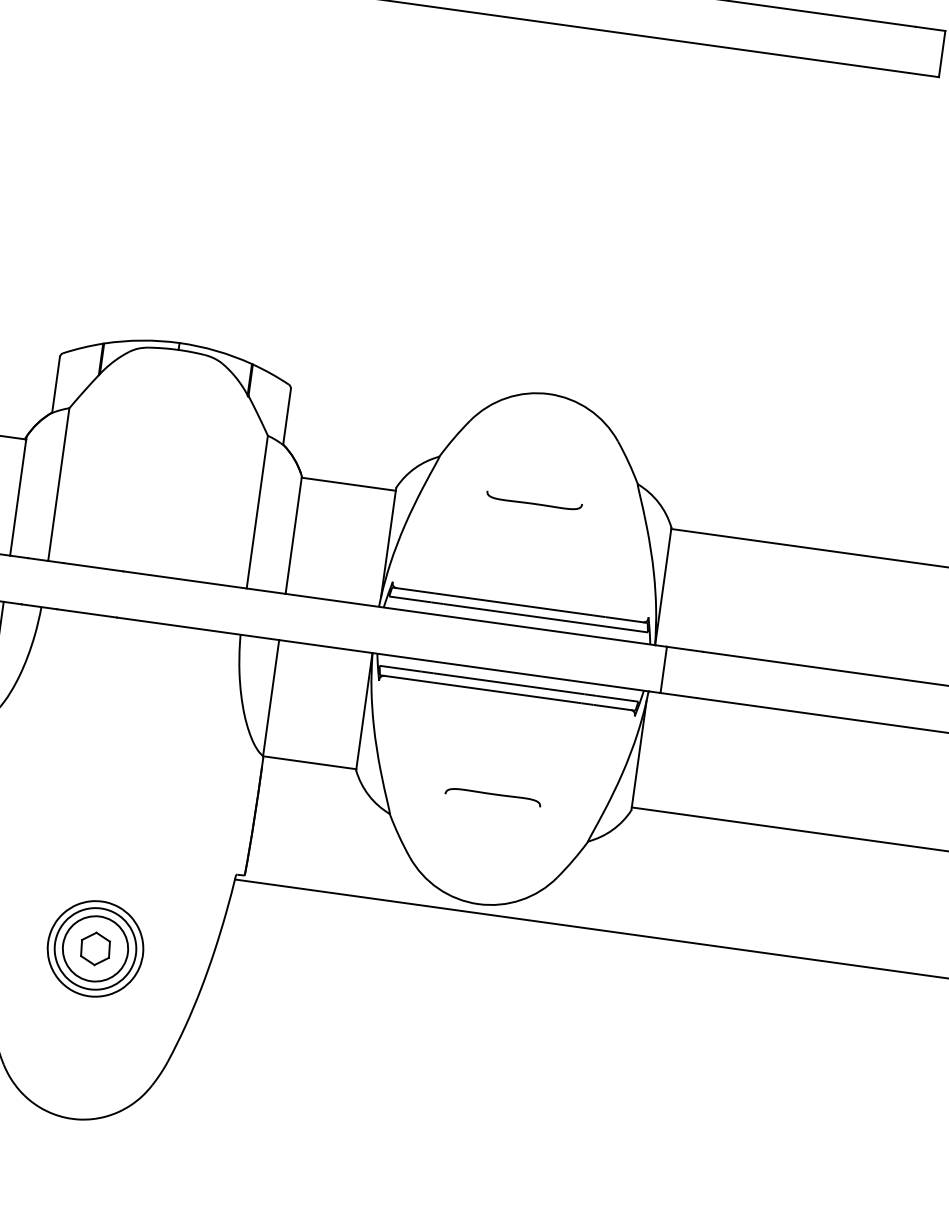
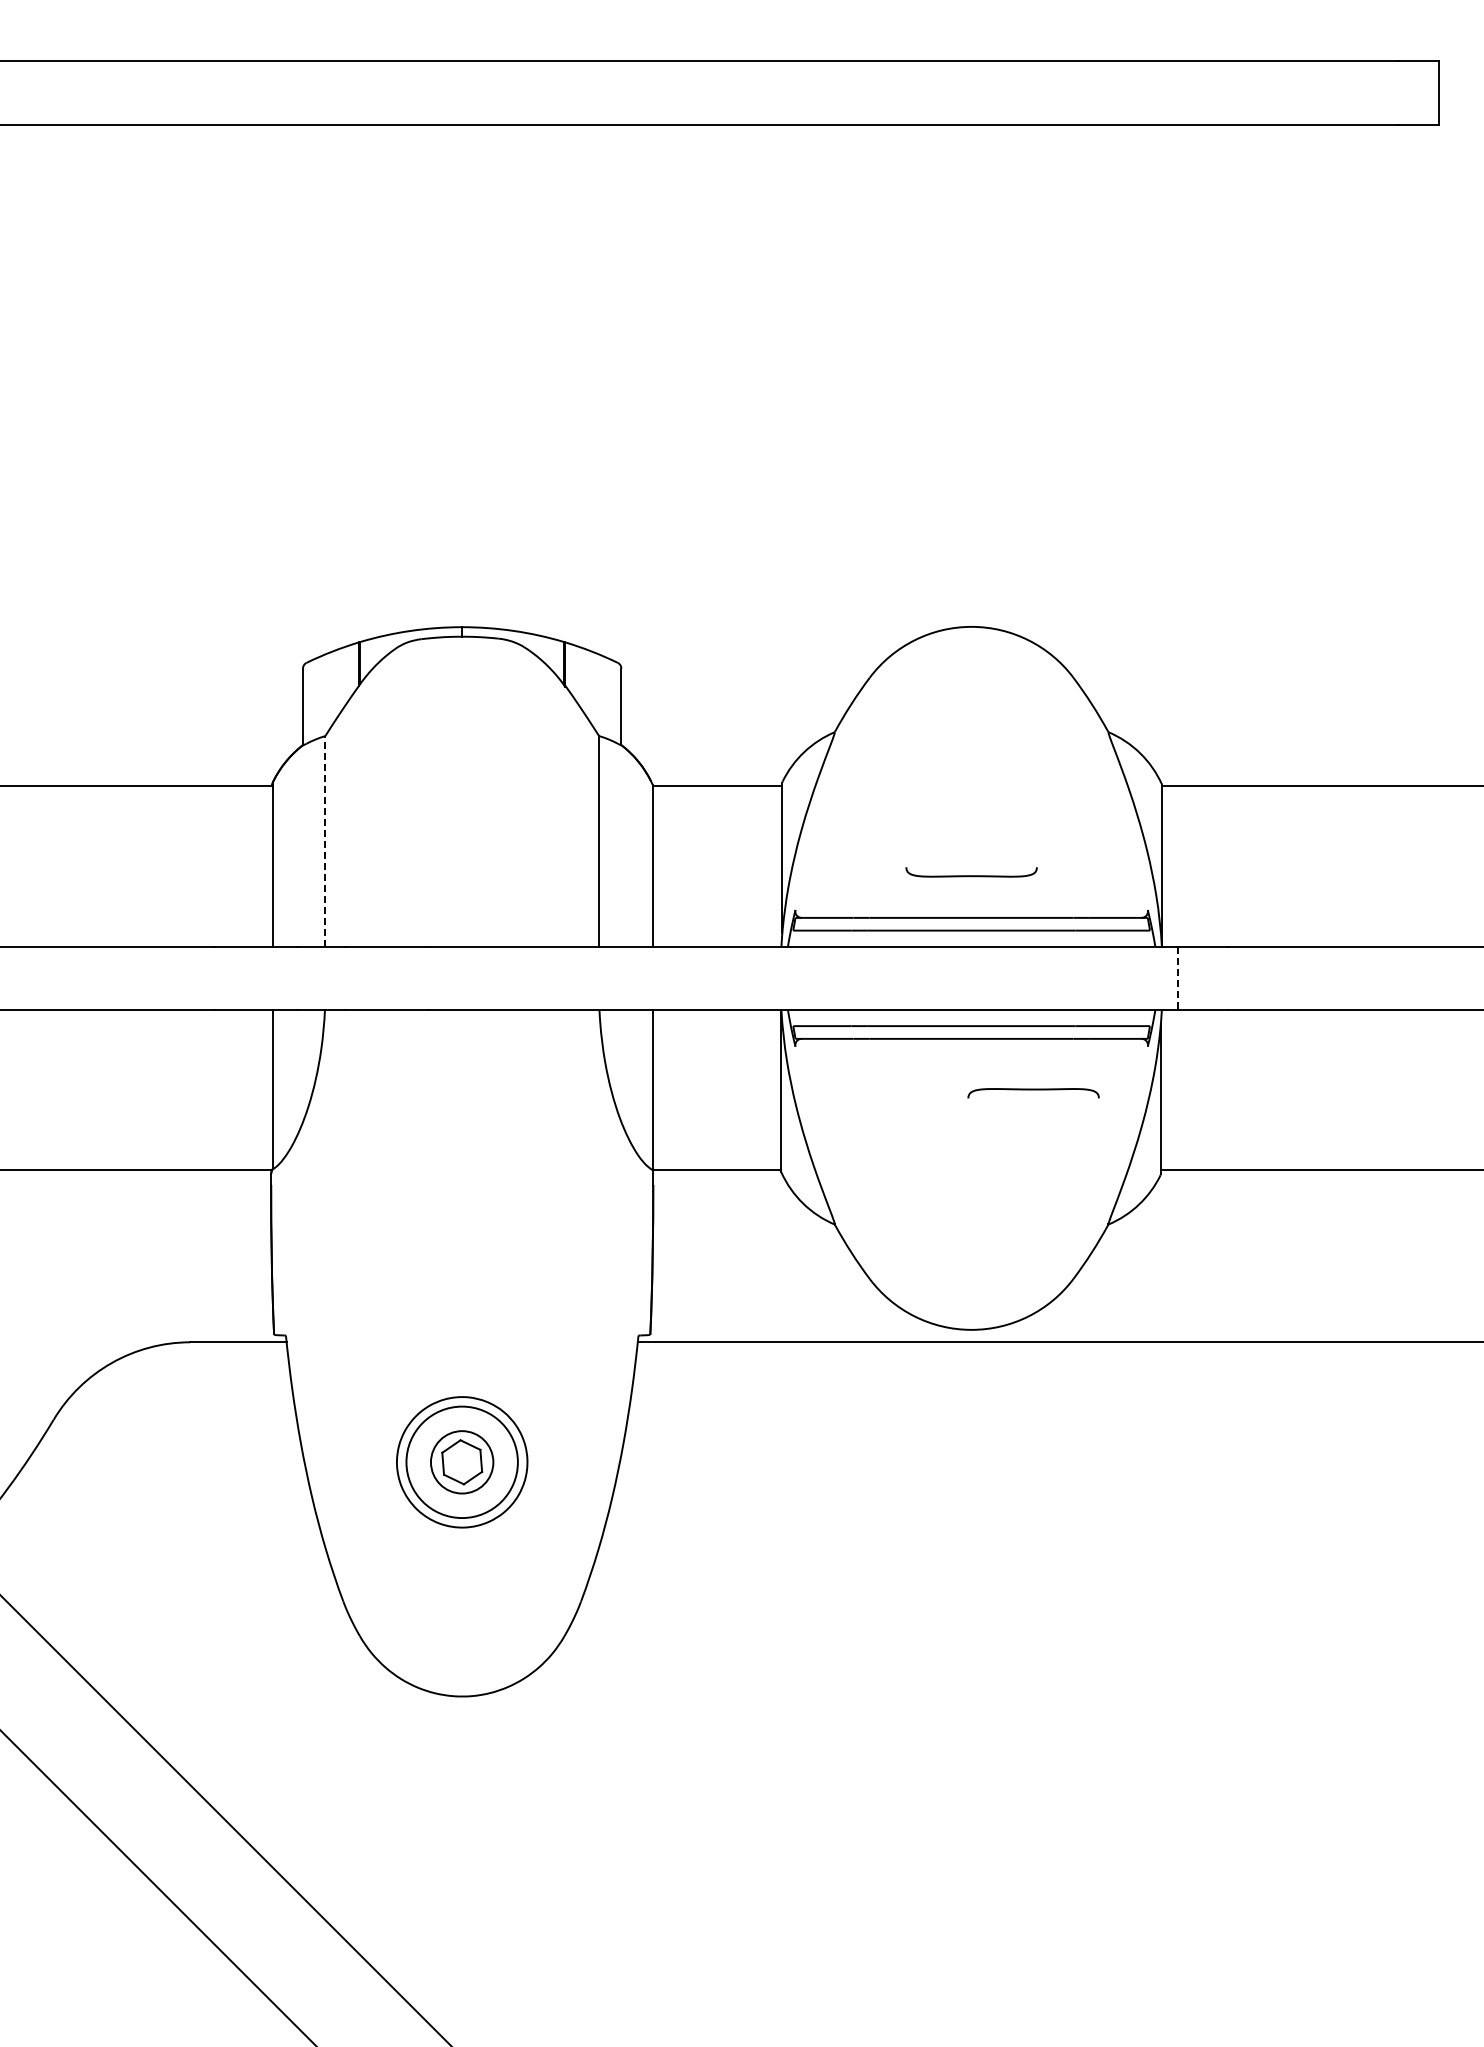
line: (58, 484) -> (325, 840), solid -> dashed
curve: (533, 503) -> (971, 875), moved
line: (663, 670) -> (1178, 978), solid -> dashed
curve: (493, 795) -> (1033, 1090), moved
circle: (95, 948) -> (461, 1461), size x0.7

